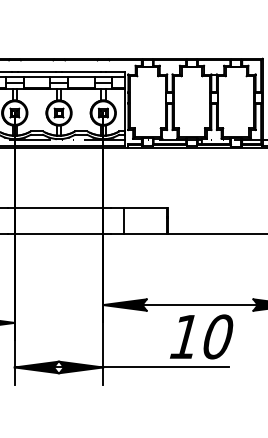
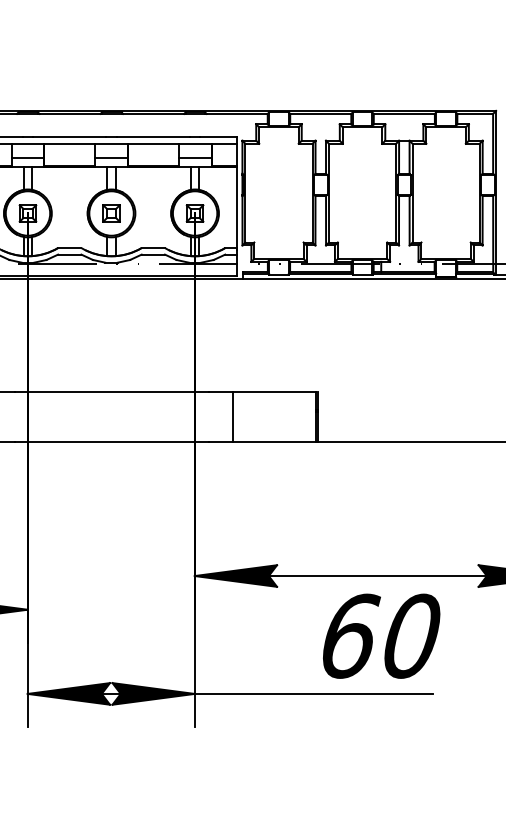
text: (185, 336) -> (350, 635), 10 -> 60

